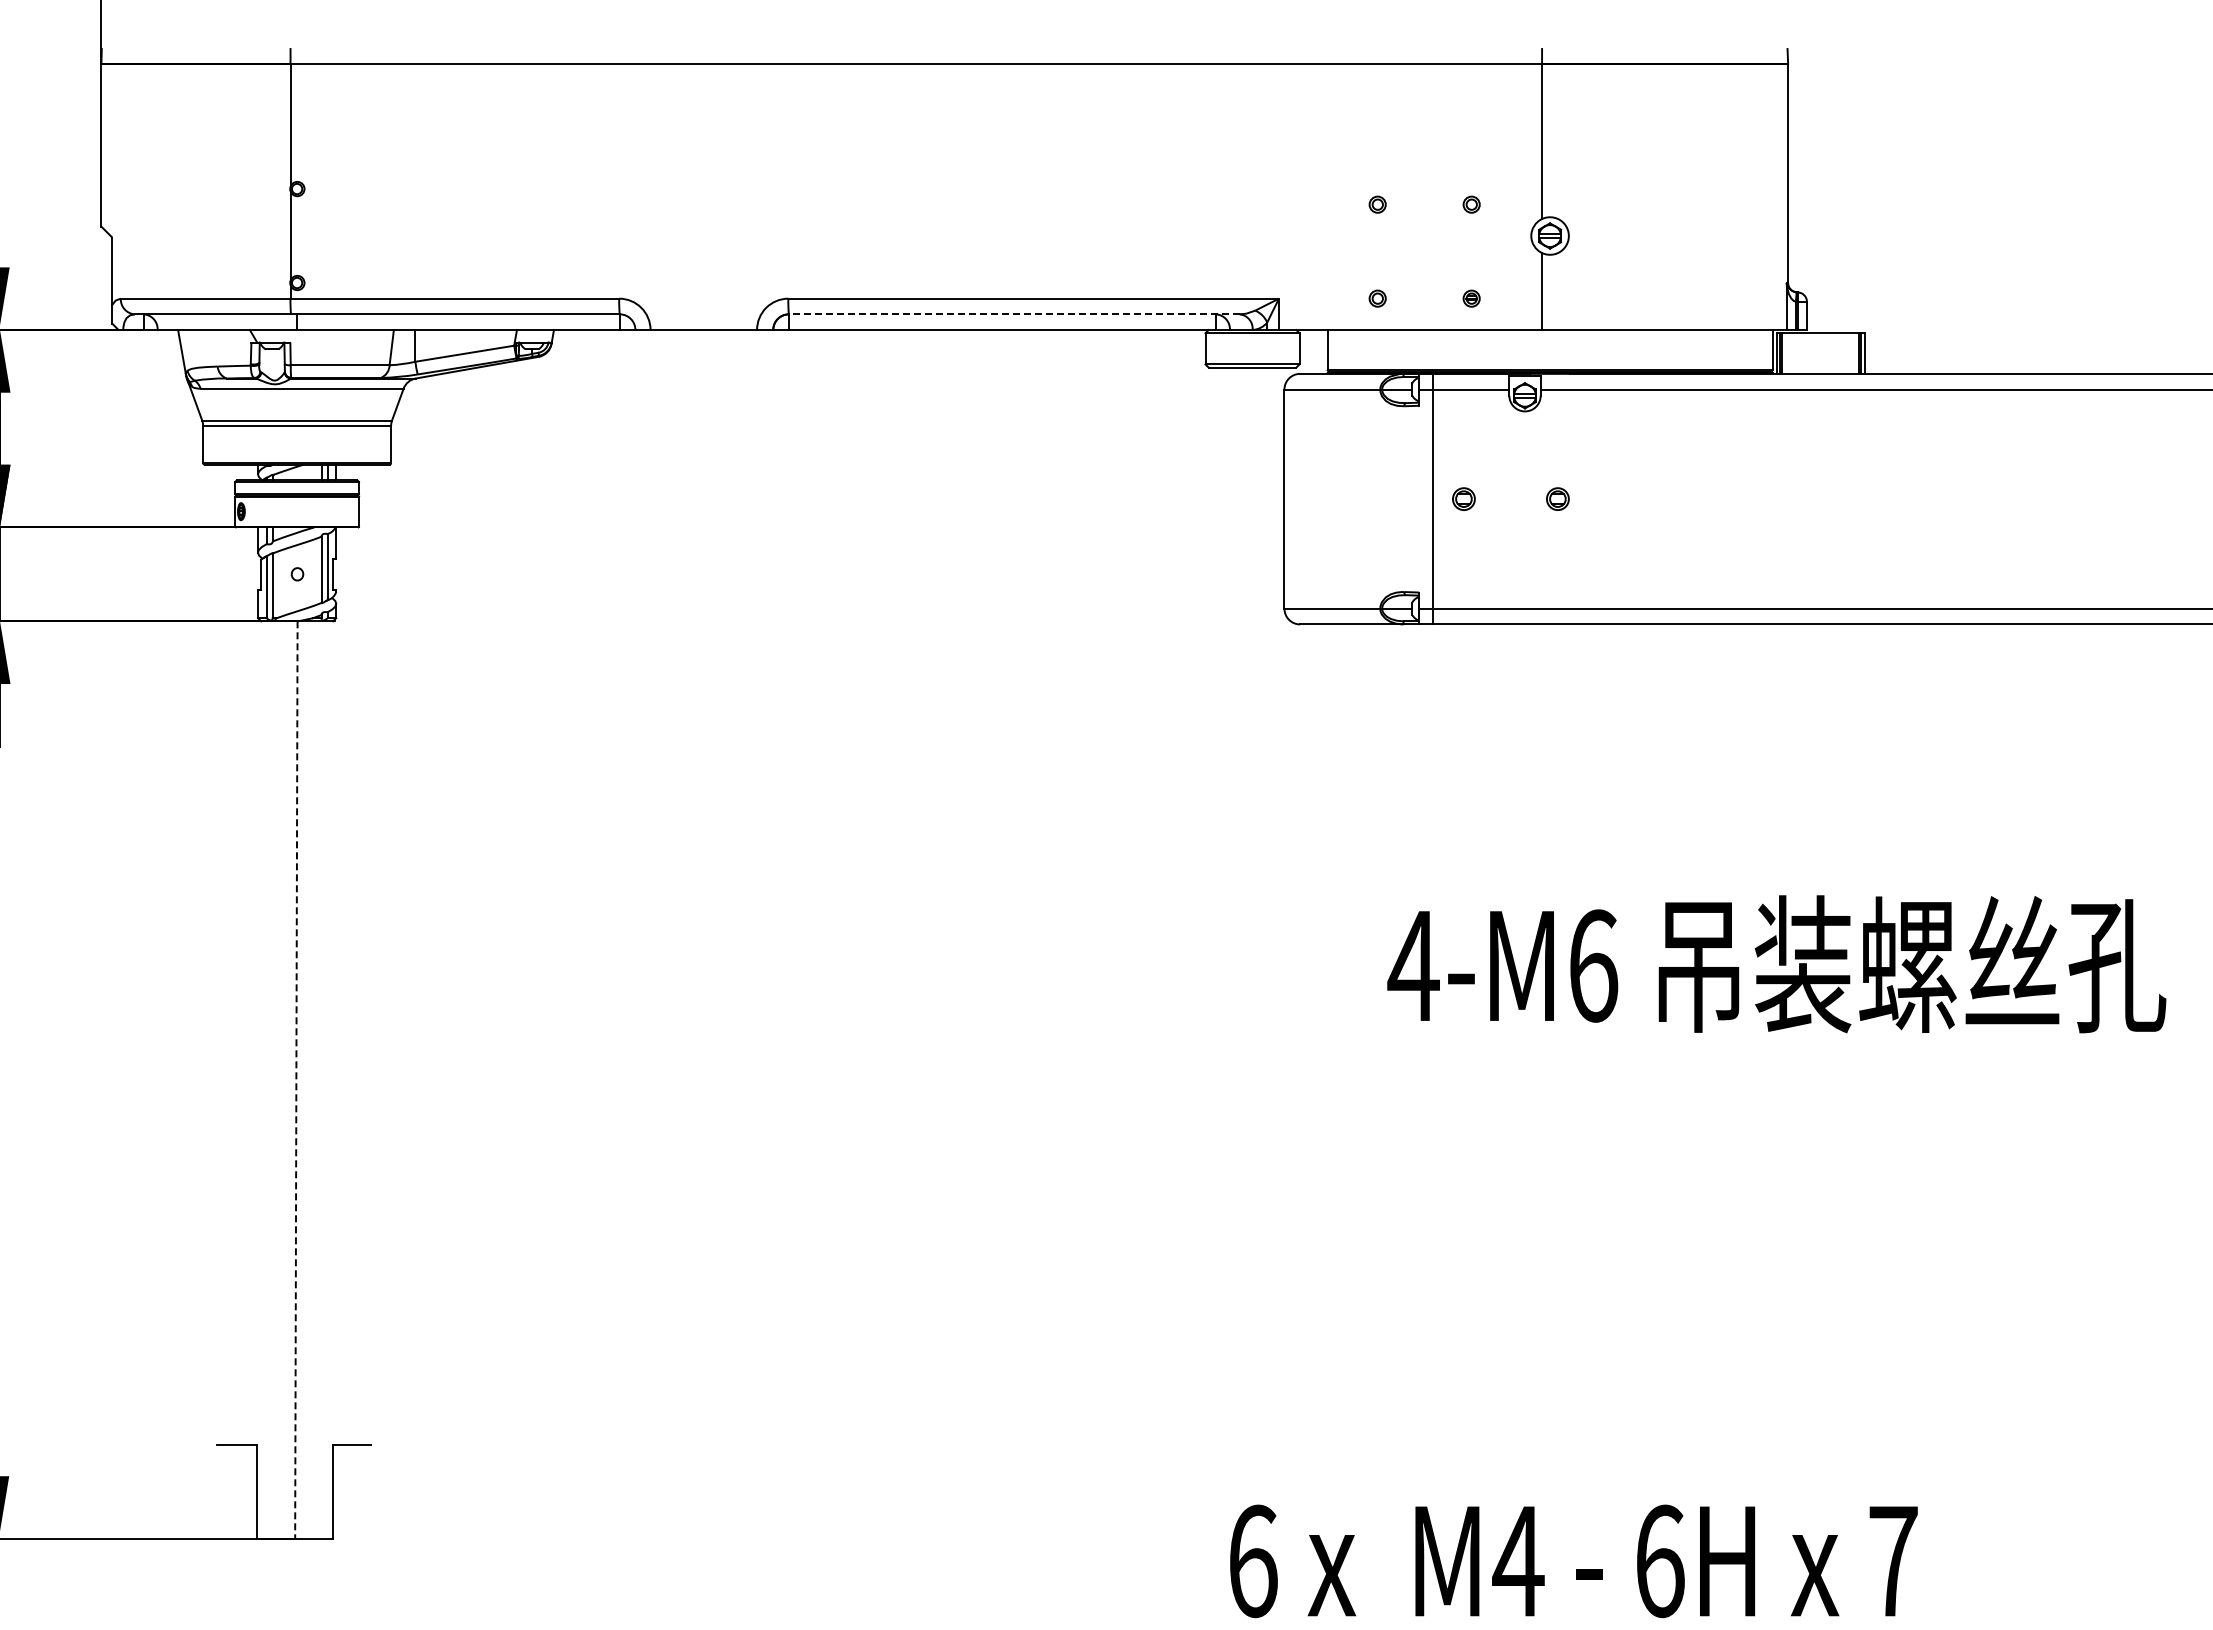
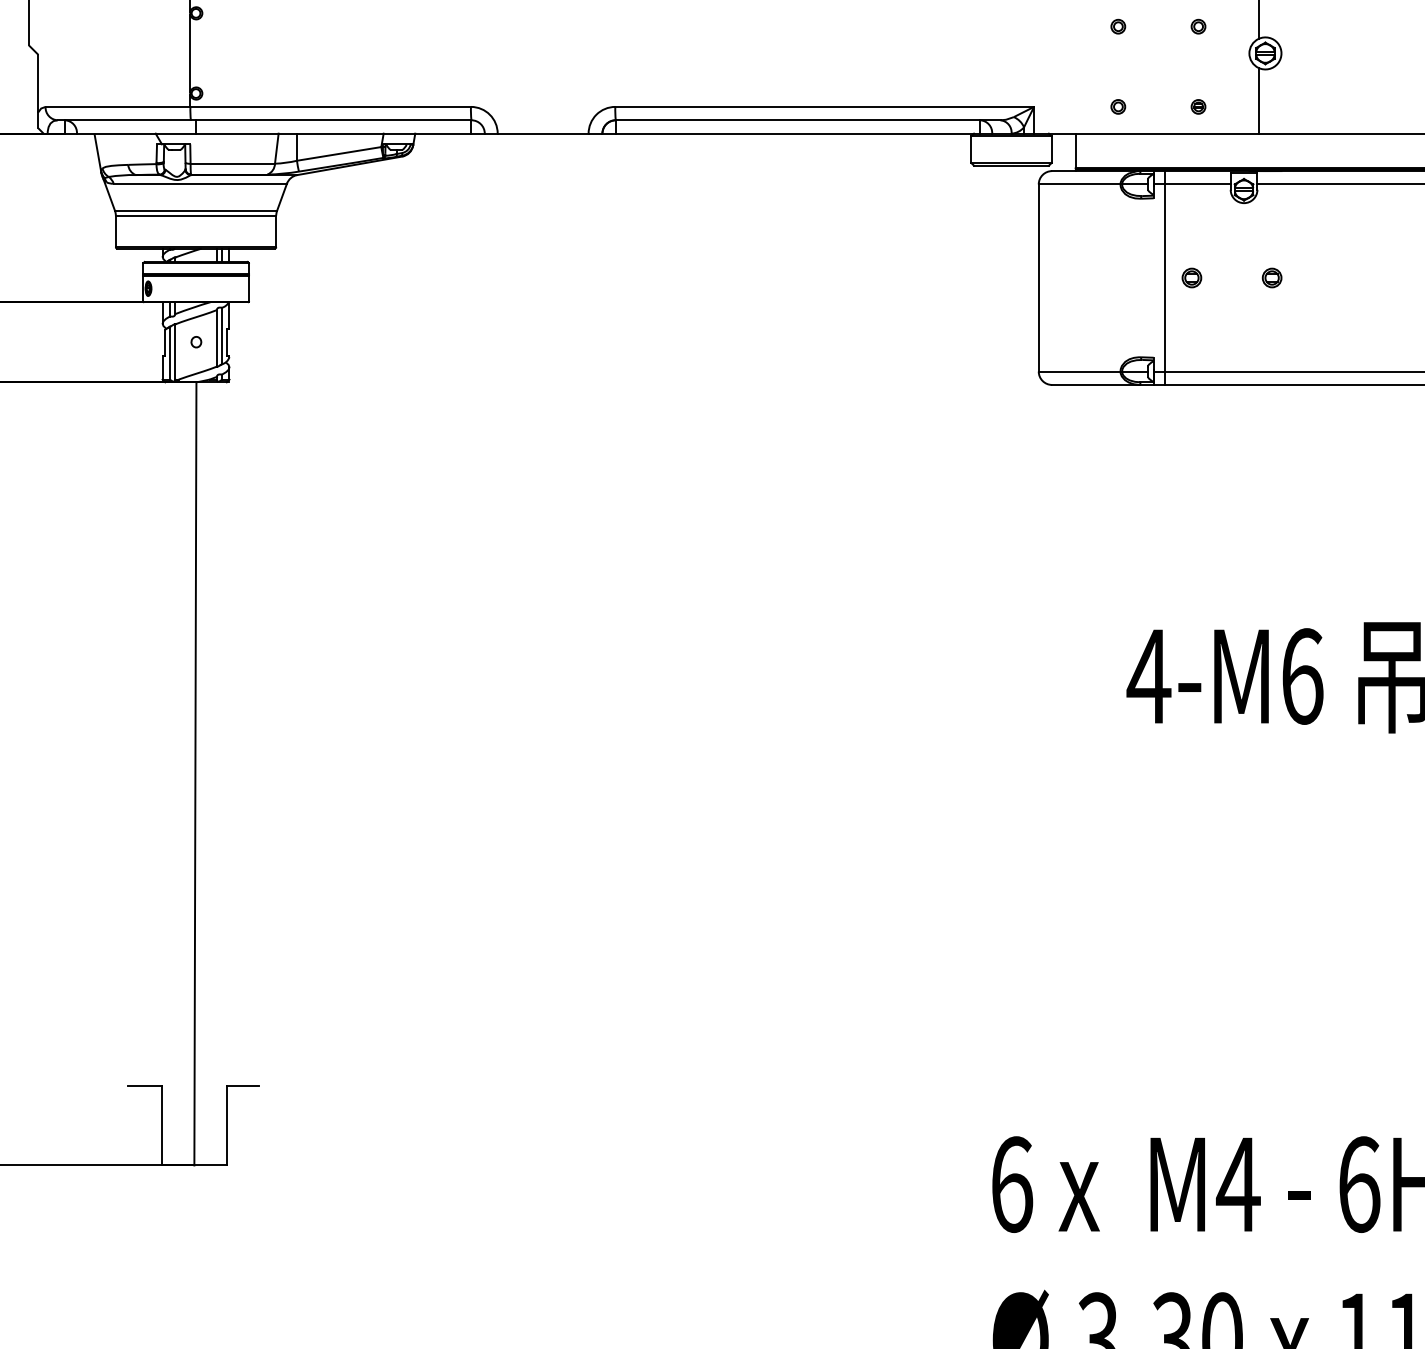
line: (1013, 314) -> (807, 120), dashed -> solid
line: (296, 1080) -> (195, 774), dashed -> solid

